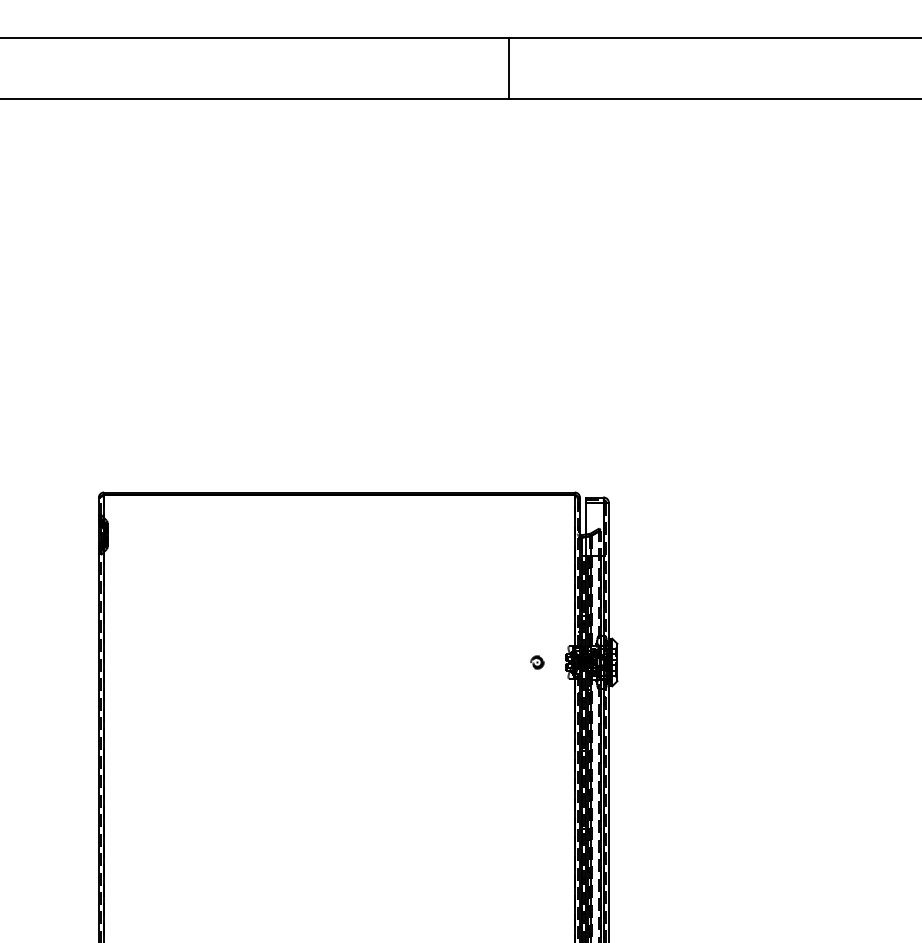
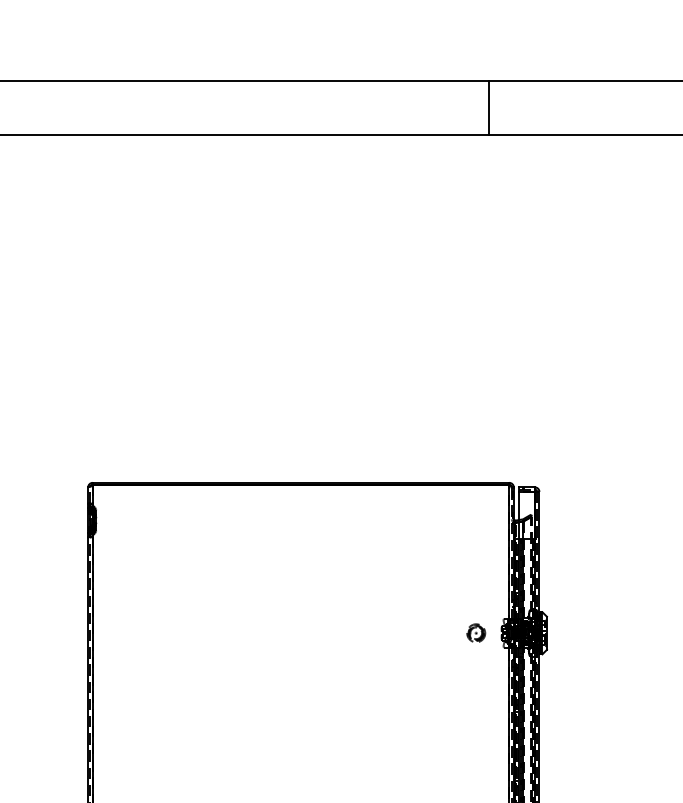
line: (509, 68) -> (489, 107), moved
part: (537, 662) -> (476, 633), size x1.6

